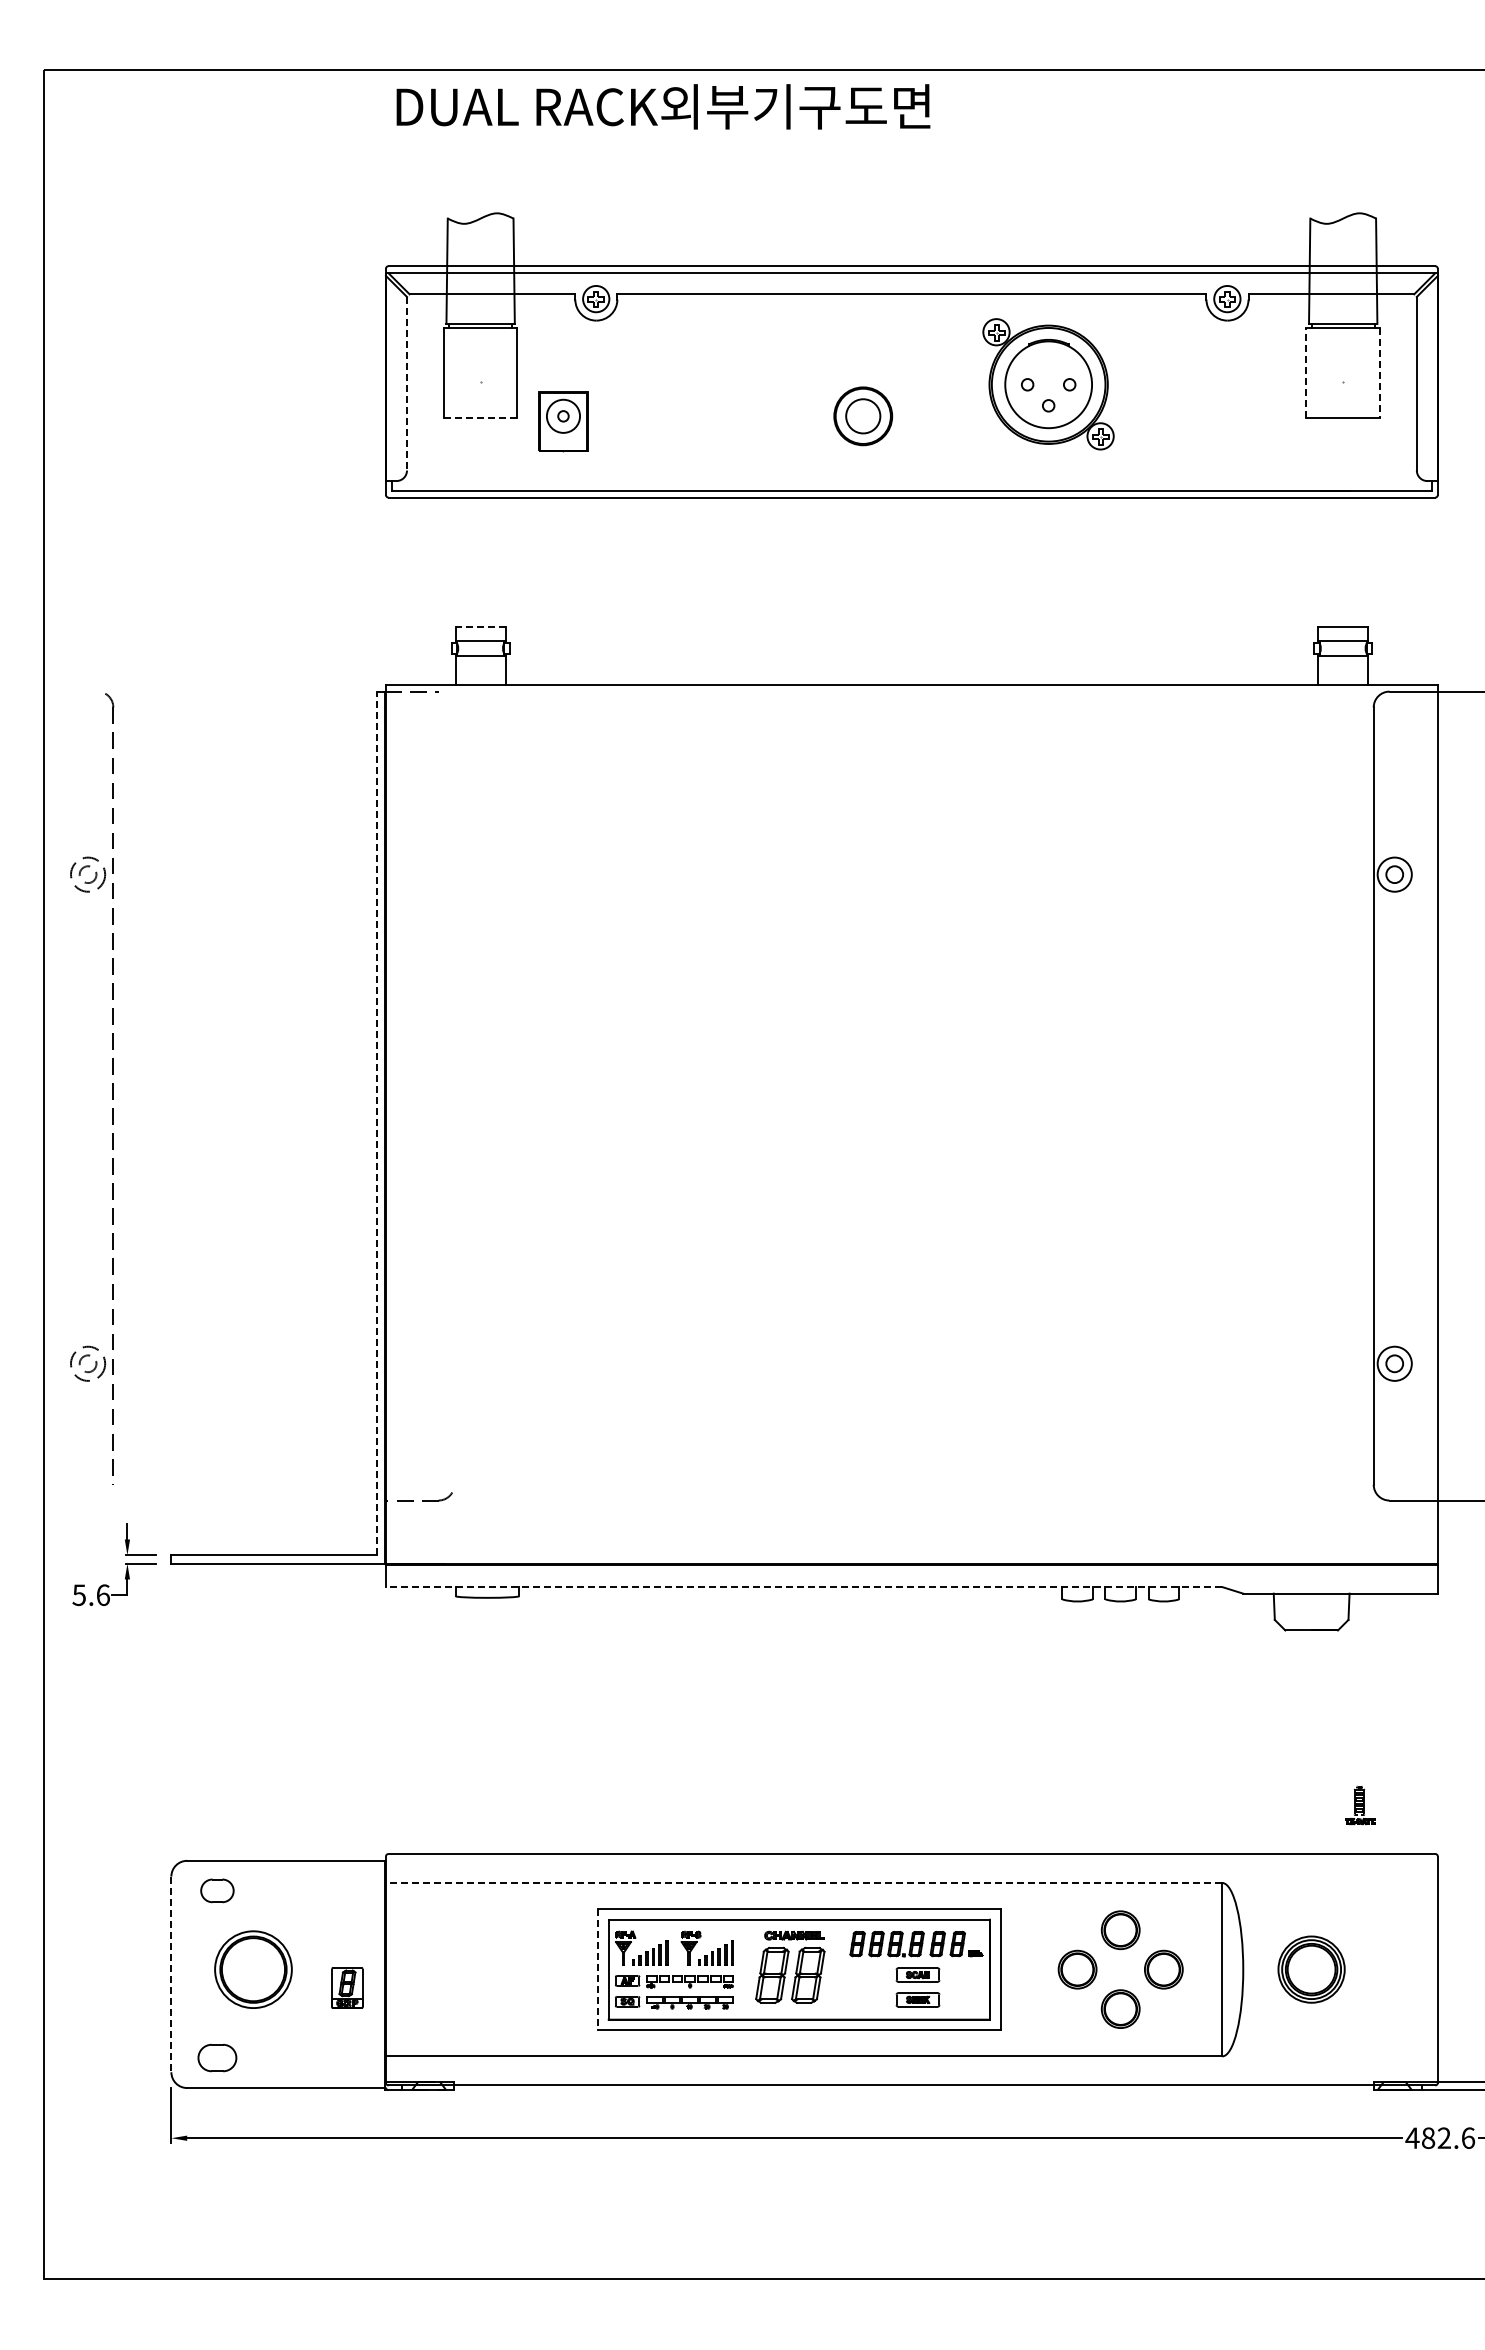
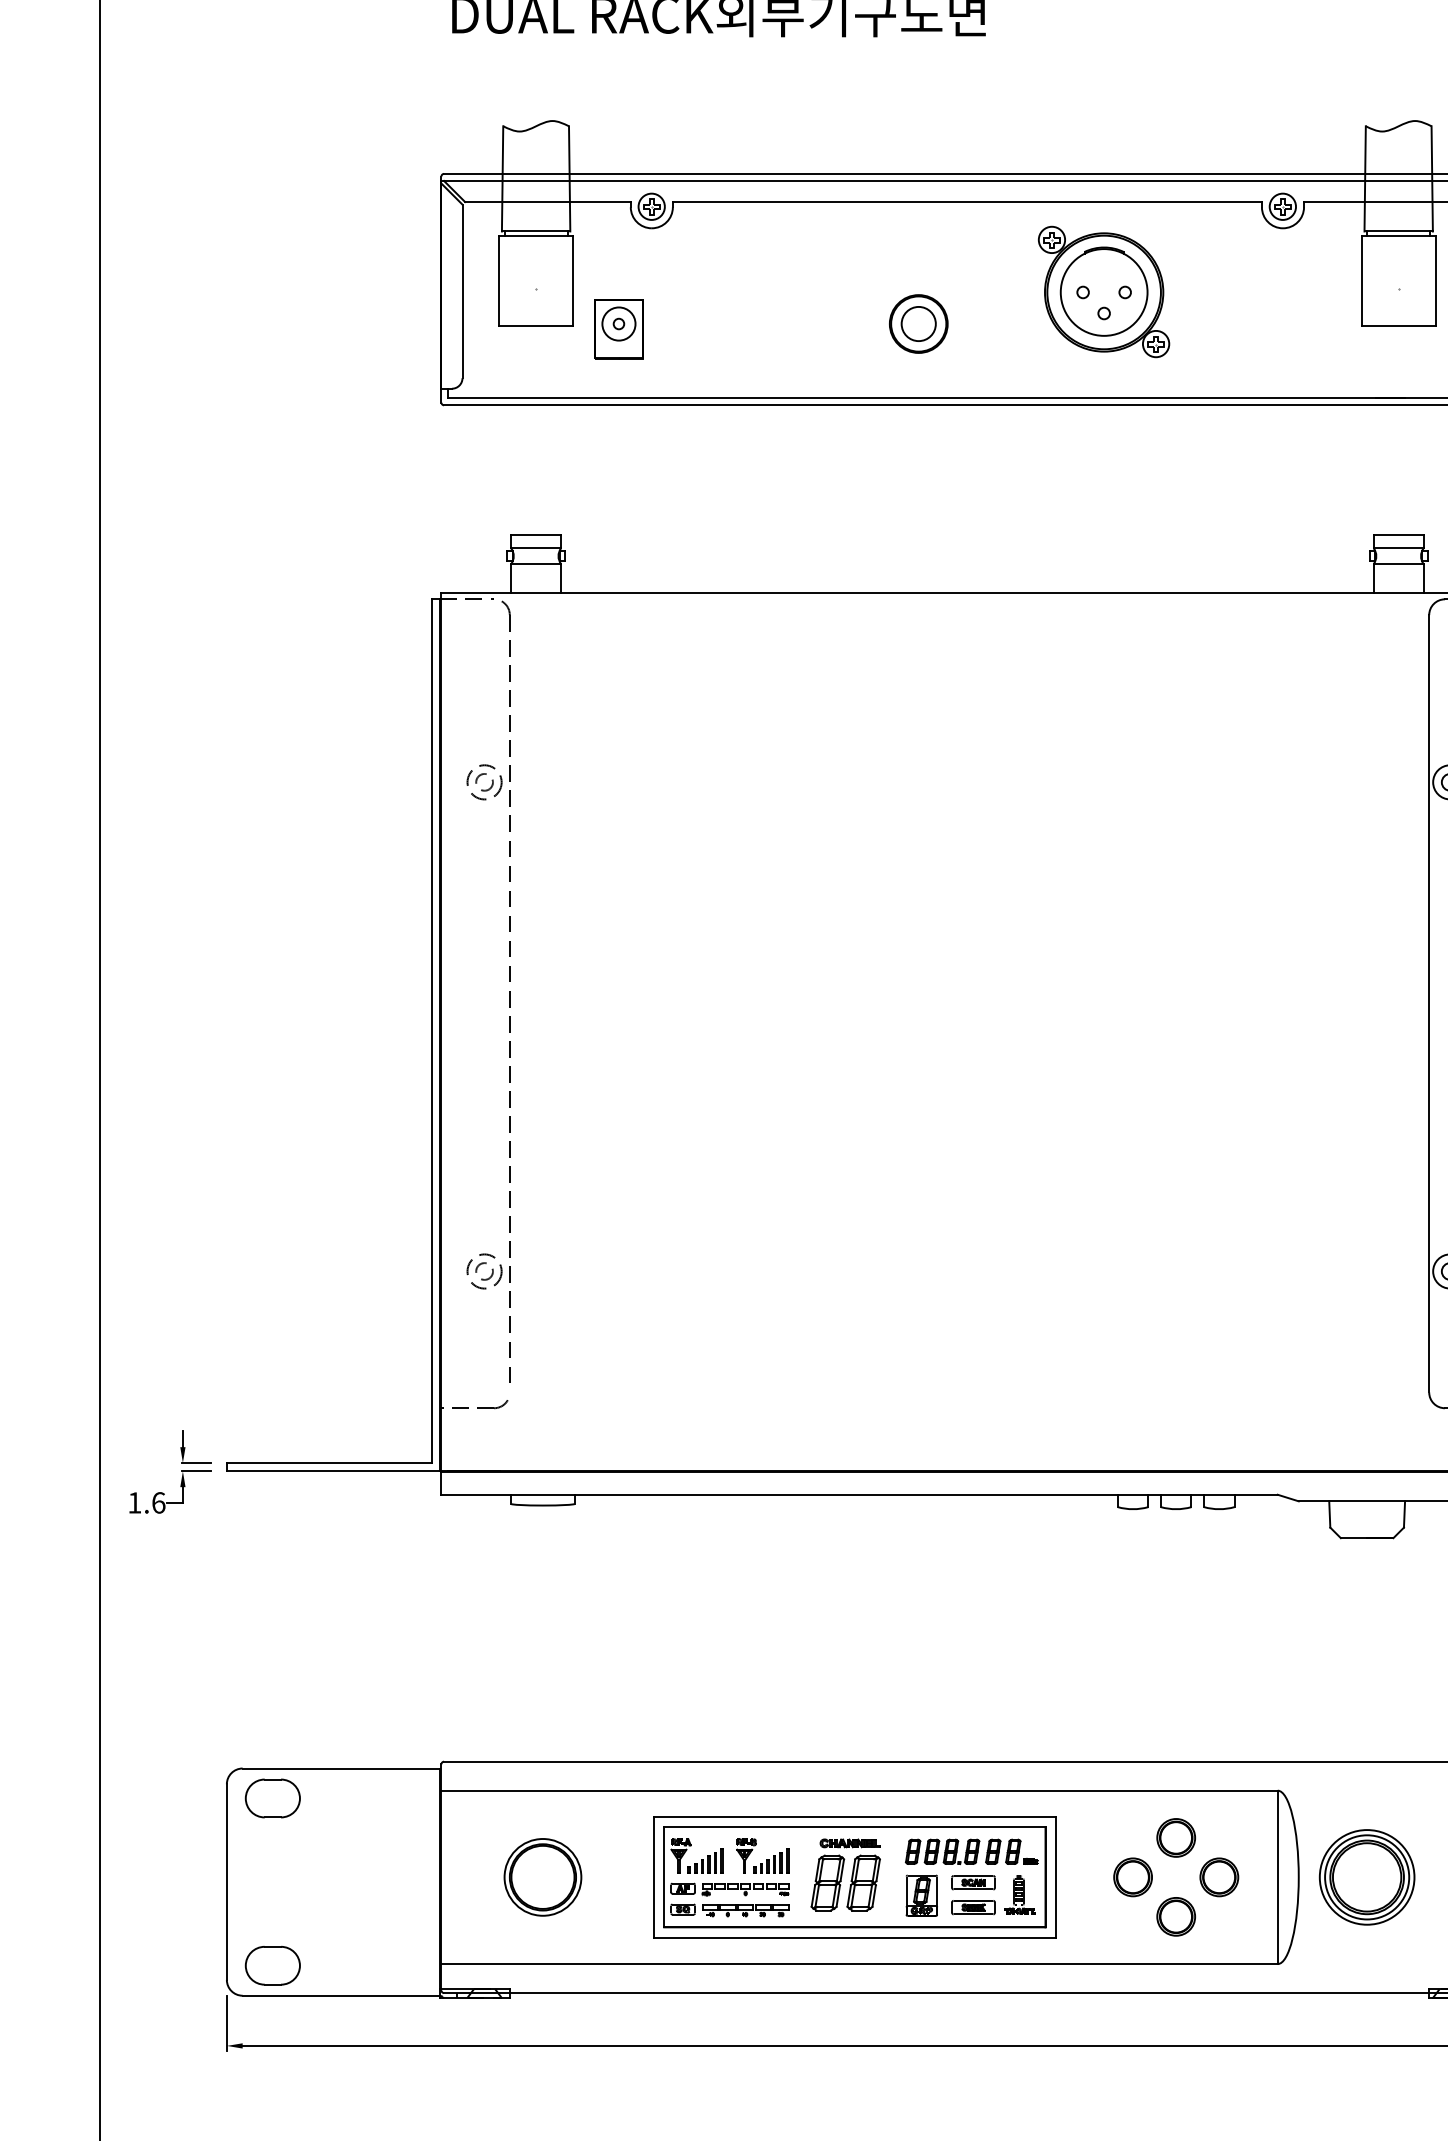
line: (1306, 372) -> (1361, 280), dashed -> solid
line: (1380, 373) -> (1435, 281), dashed -> solid
line: (407, 383) -> (462, 291), dashed -> solid
line: (480, 418) -> (535, 326), dashed -> solid
line: (480, 627) -> (535, 535), dashed -> solid
part: (112, 1088) -> (508, 996), moved
line: (376, 1123) -> (431, 1031), dashed -> solid
line: (803, 1587) -> (858, 1495), dashed -> solid
text: (78, 1595) -> (133, 1503), 5.6 -> 1.6
part: (1360, 1805) -> (1019, 1895), moved
line: (803, 1882) -> (858, 1790), dashed -> solid
part: (217, 1890) -> (272, 1798), size x1.67
part: (253, 1969) -> (542, 1877), moved
part: (1311, 1969) -> (1366, 1877), size x1.43
line: (598, 1970) -> (653, 1878), dashed -> solid
line: (171, 1974) -> (226, 1882), dashed -> solid
part: (347, 1987) -> (921, 1895), moved
part: (217, 2057) -> (272, 1965), size x1.43

